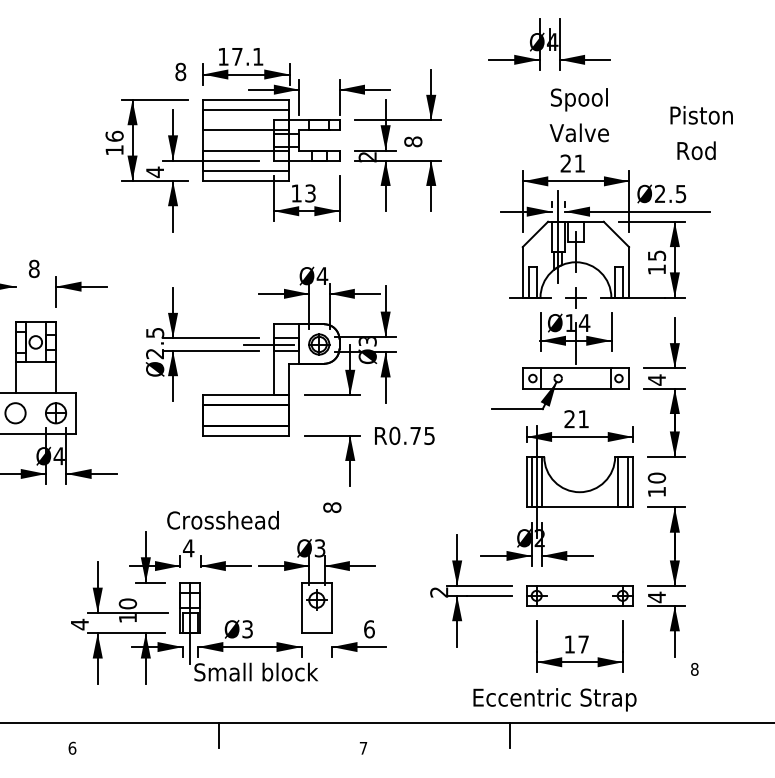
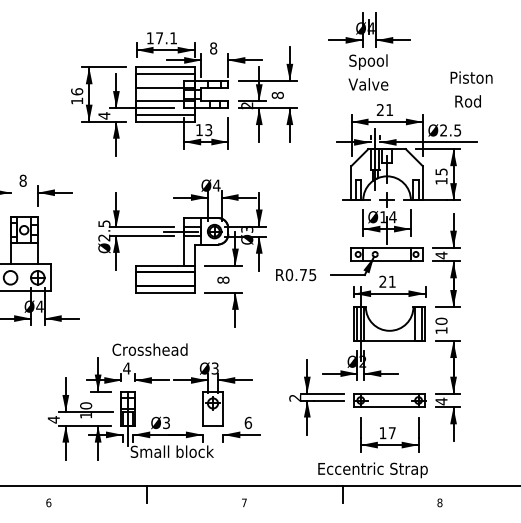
text: (180, 71) -> (213, 48), moved
text: (579, 115) -> (368, 72), moved
text: (405, 436) -> (296, 275), moved
text: (332, 506) -> (223, 279), moved
text: (694, 668) -> (439, 502), moved

